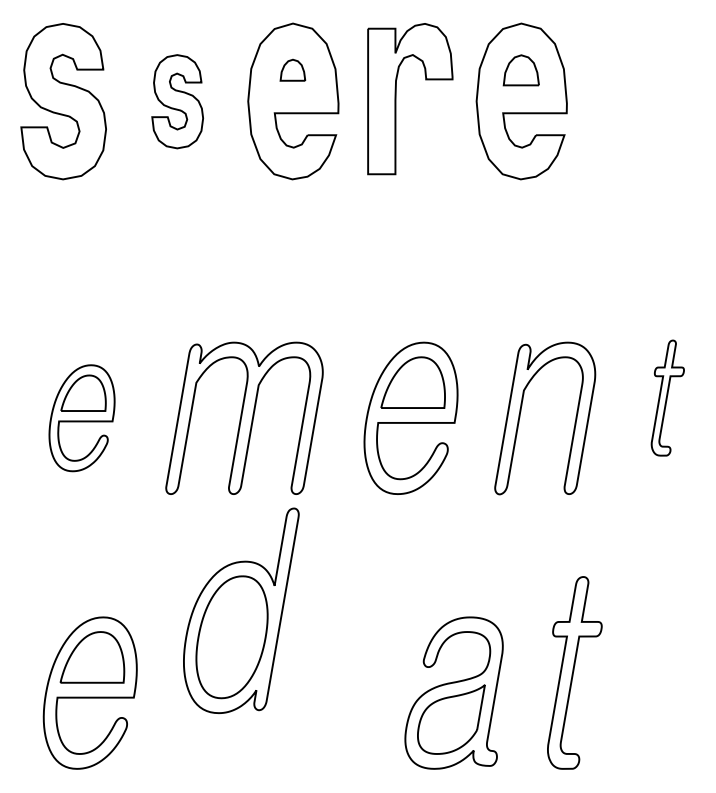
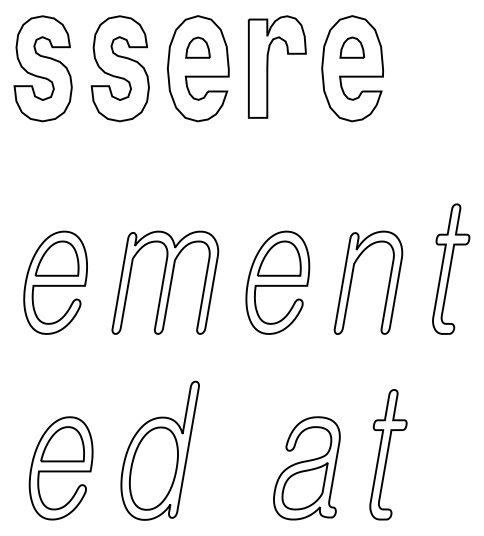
part: (292, 70) -> (197, 47), size x1.43
part: (176, 101) -> (119, 68), size x1.67
part: (668, 397) -> (451, 268), size x1.67
part: (81, 417) -> (55, 282), size x1.43
part: (240, 610) -> (159, 450), moved

